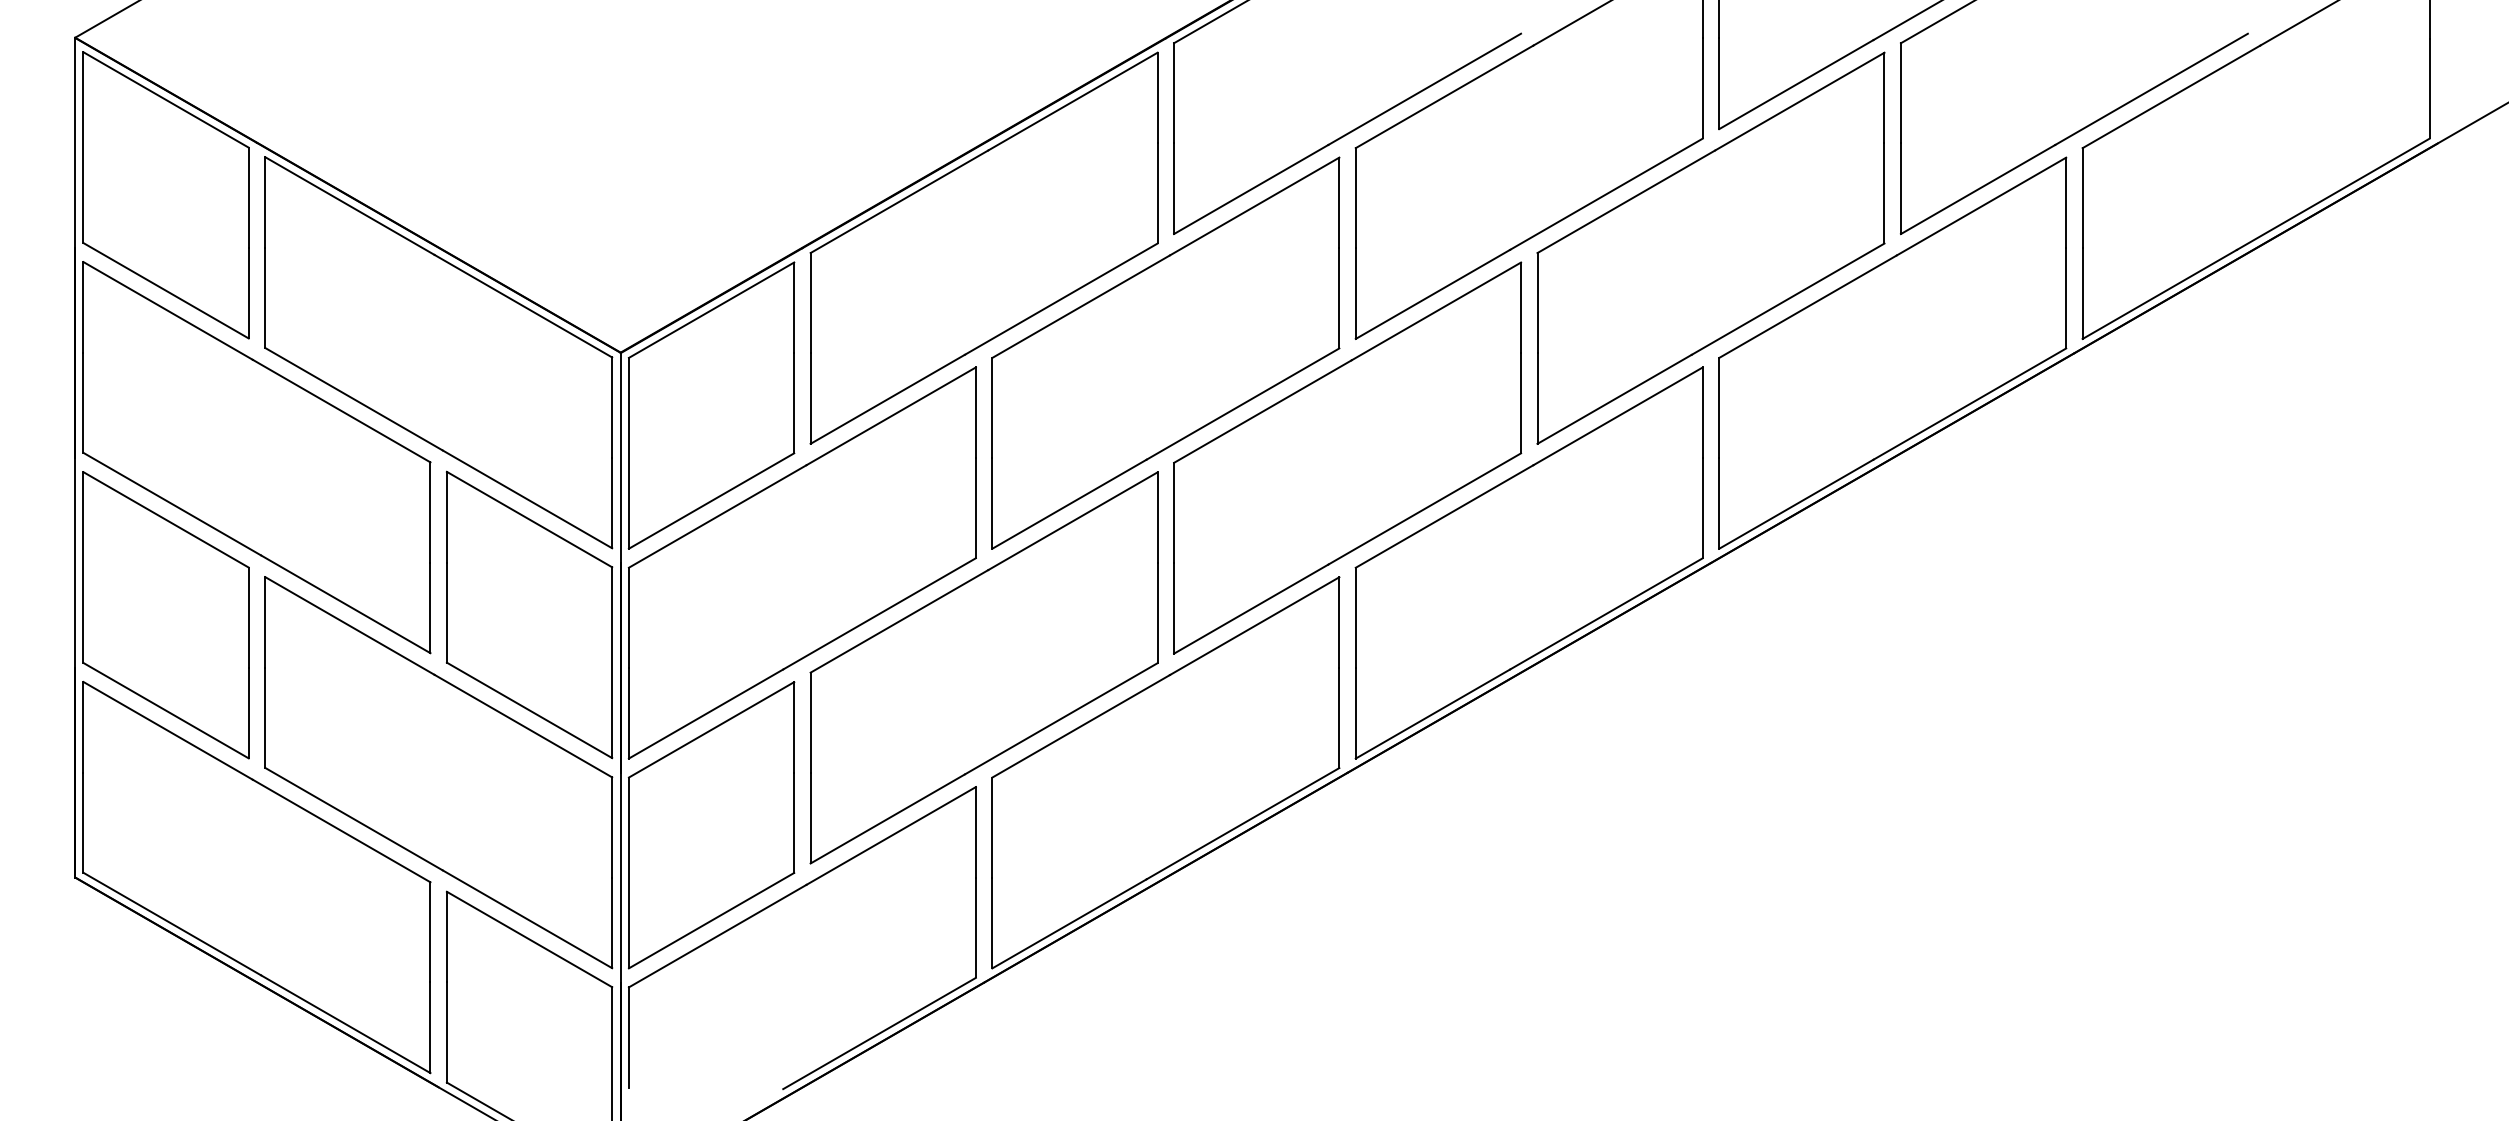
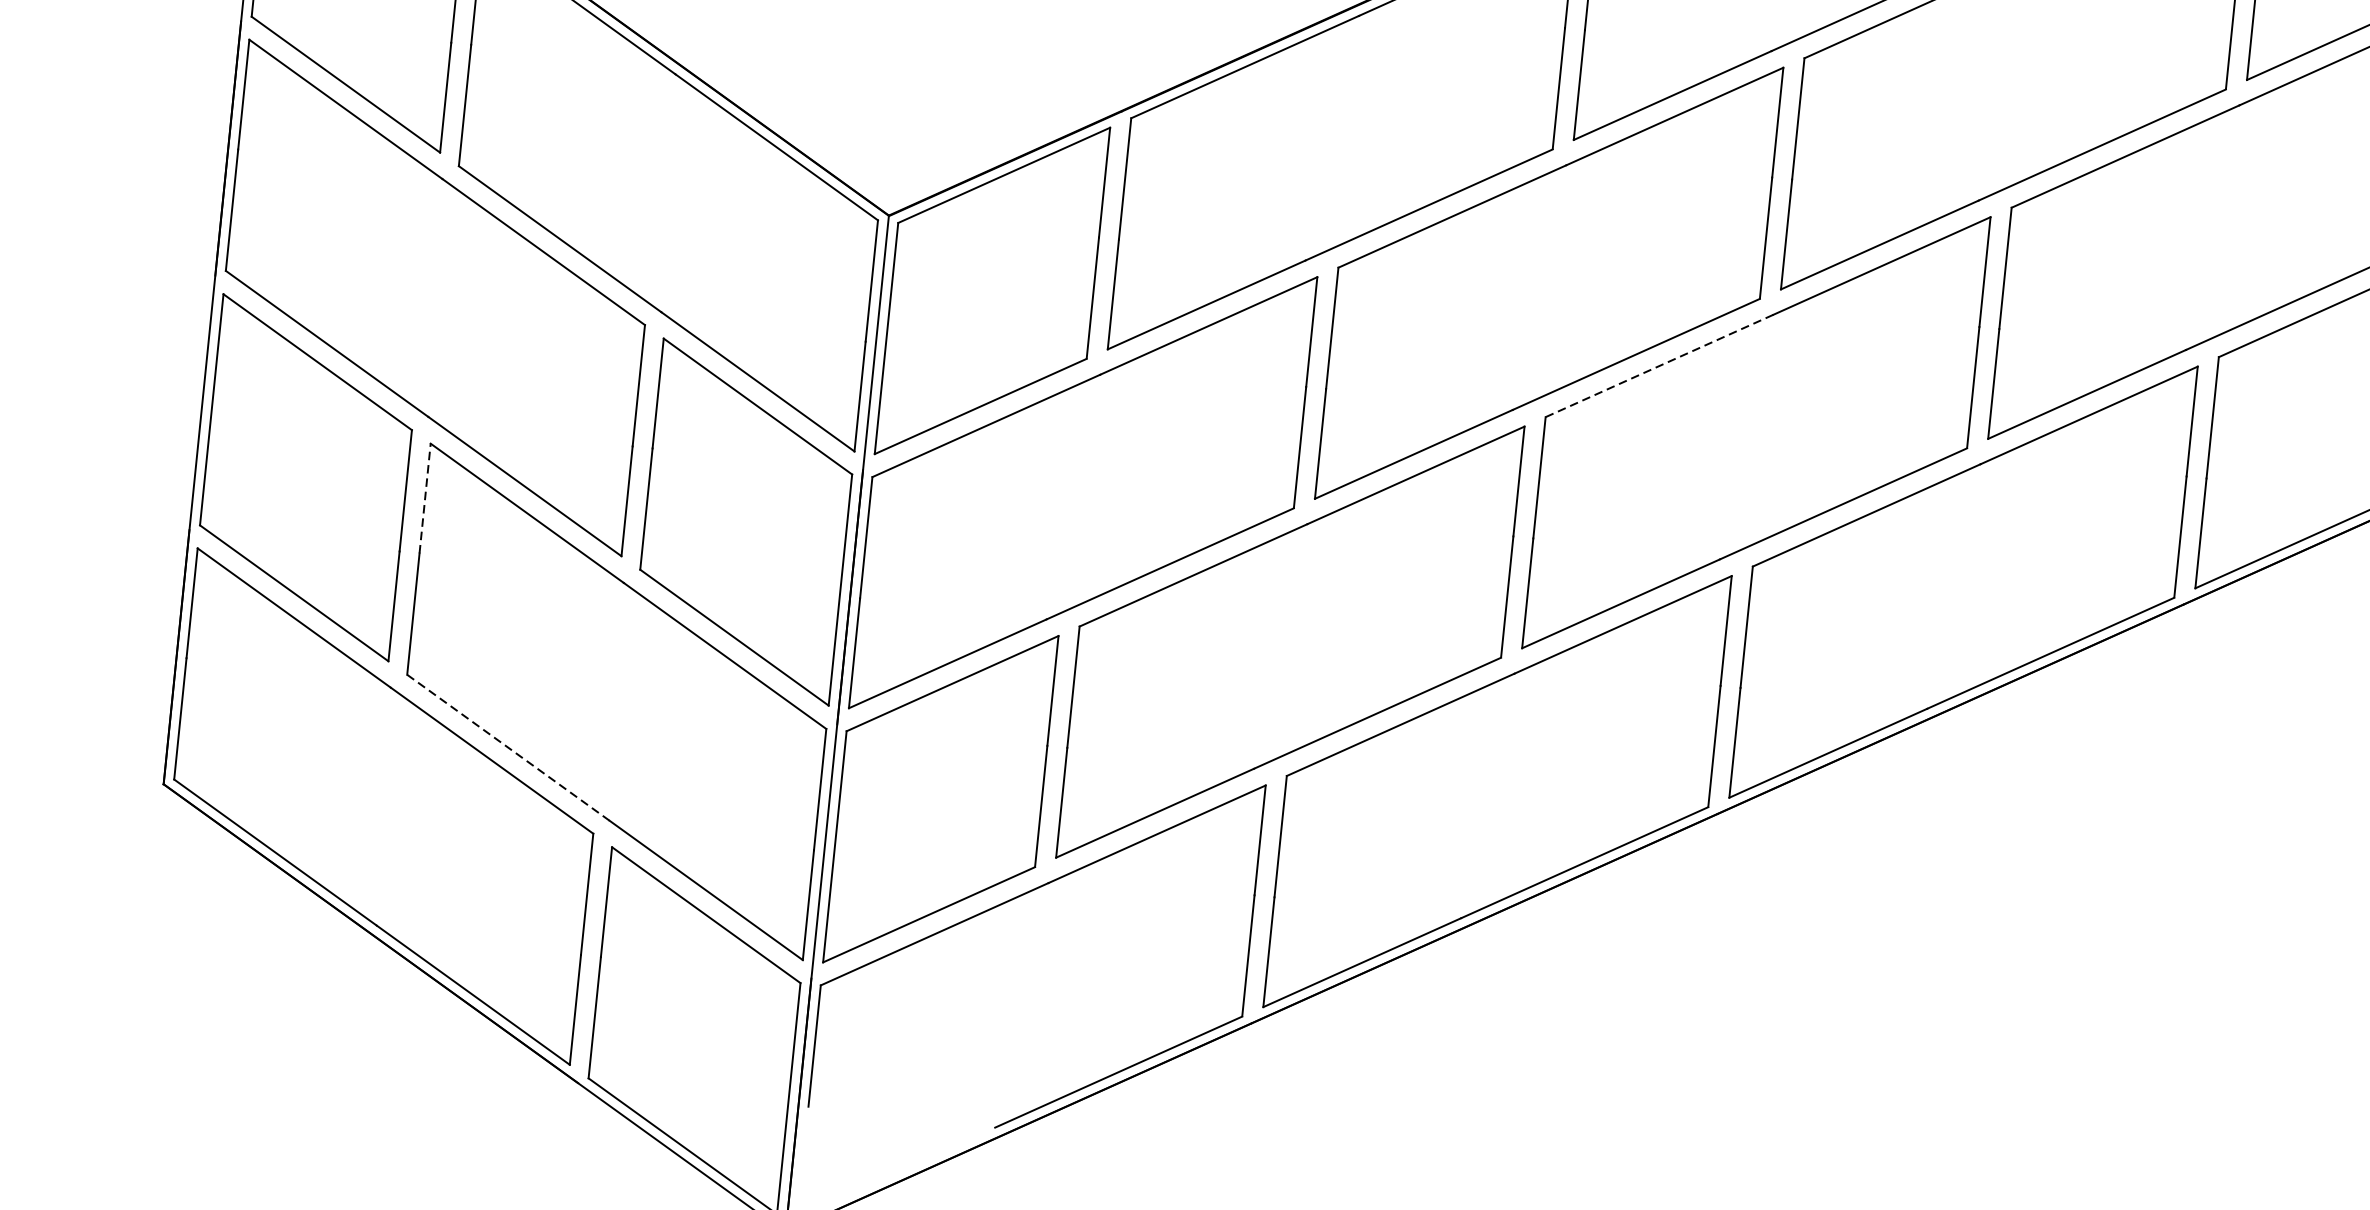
line: (1262, 411) -> (1659, 365), solid -> dashed
line: (265, 621) -> (425, 497), solid -> dashed
line: (354, 819) -> (509, 748), solid -> dashed

